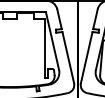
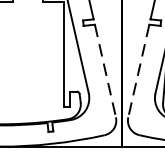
line: (68, 58) -> (105, 72), solid -> dashed
line: (86, 58) -> (138, 72), solid -> dashed

